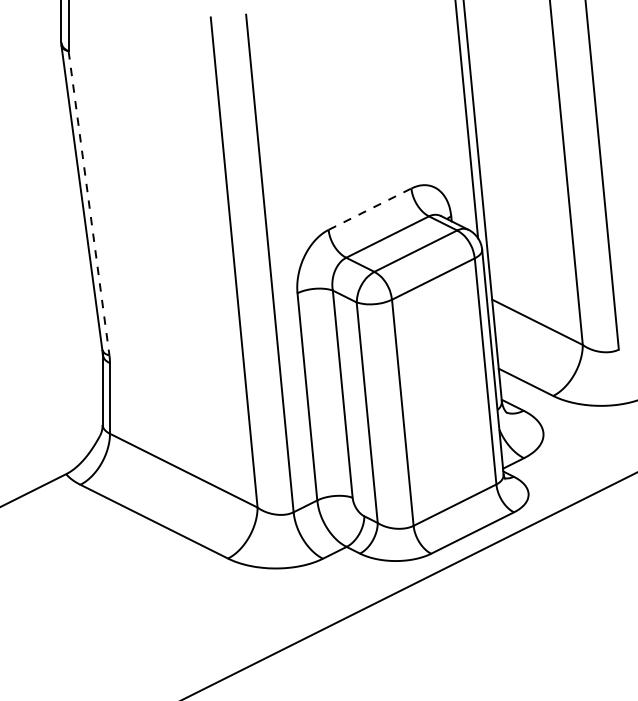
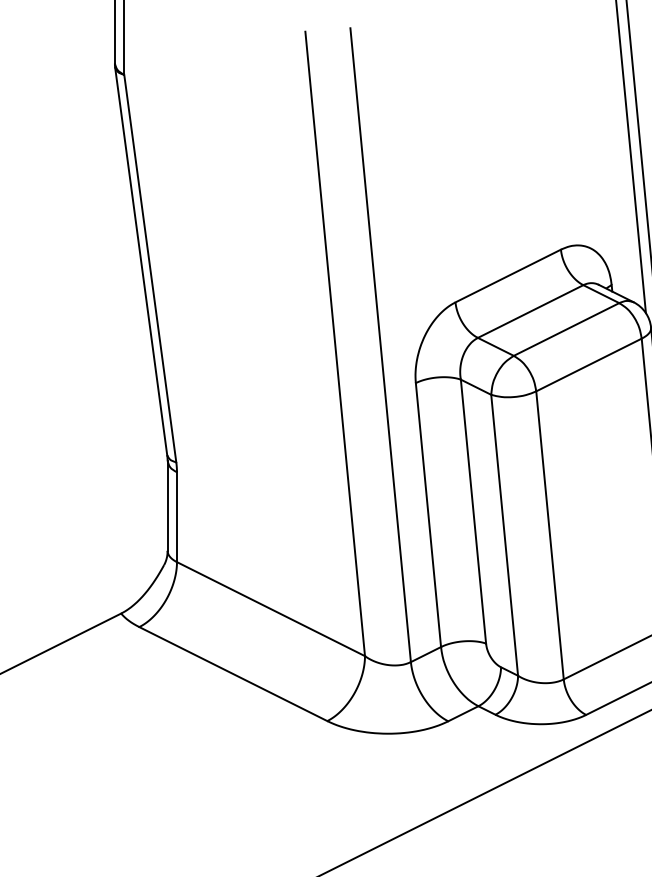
line: (89, 203) -> (150, 268), dashed -> solid
line: (370, 208) -> (508, 275), dashed -> solid

